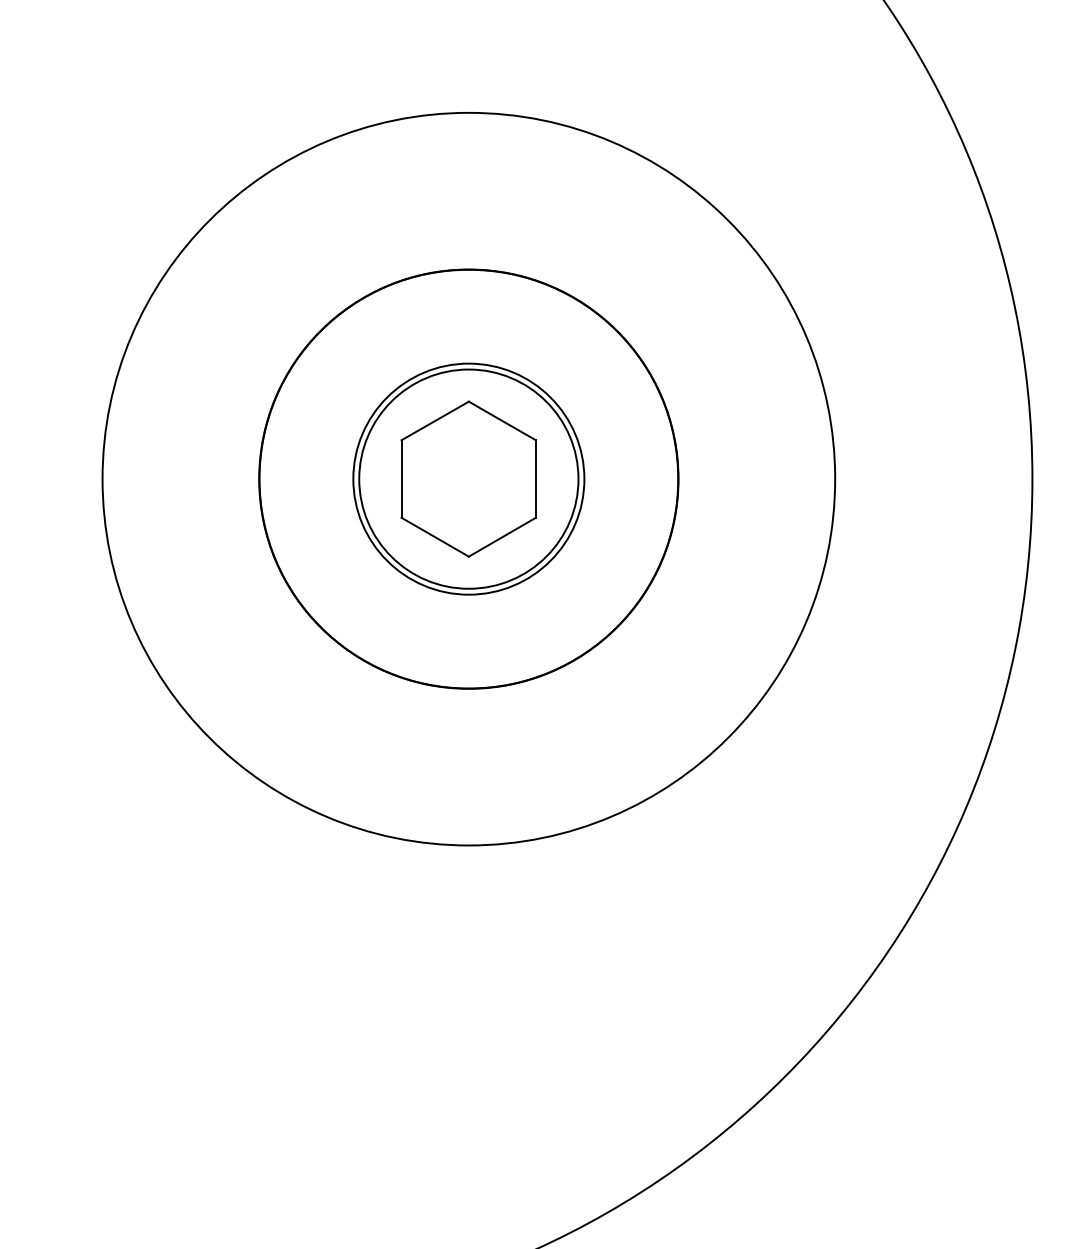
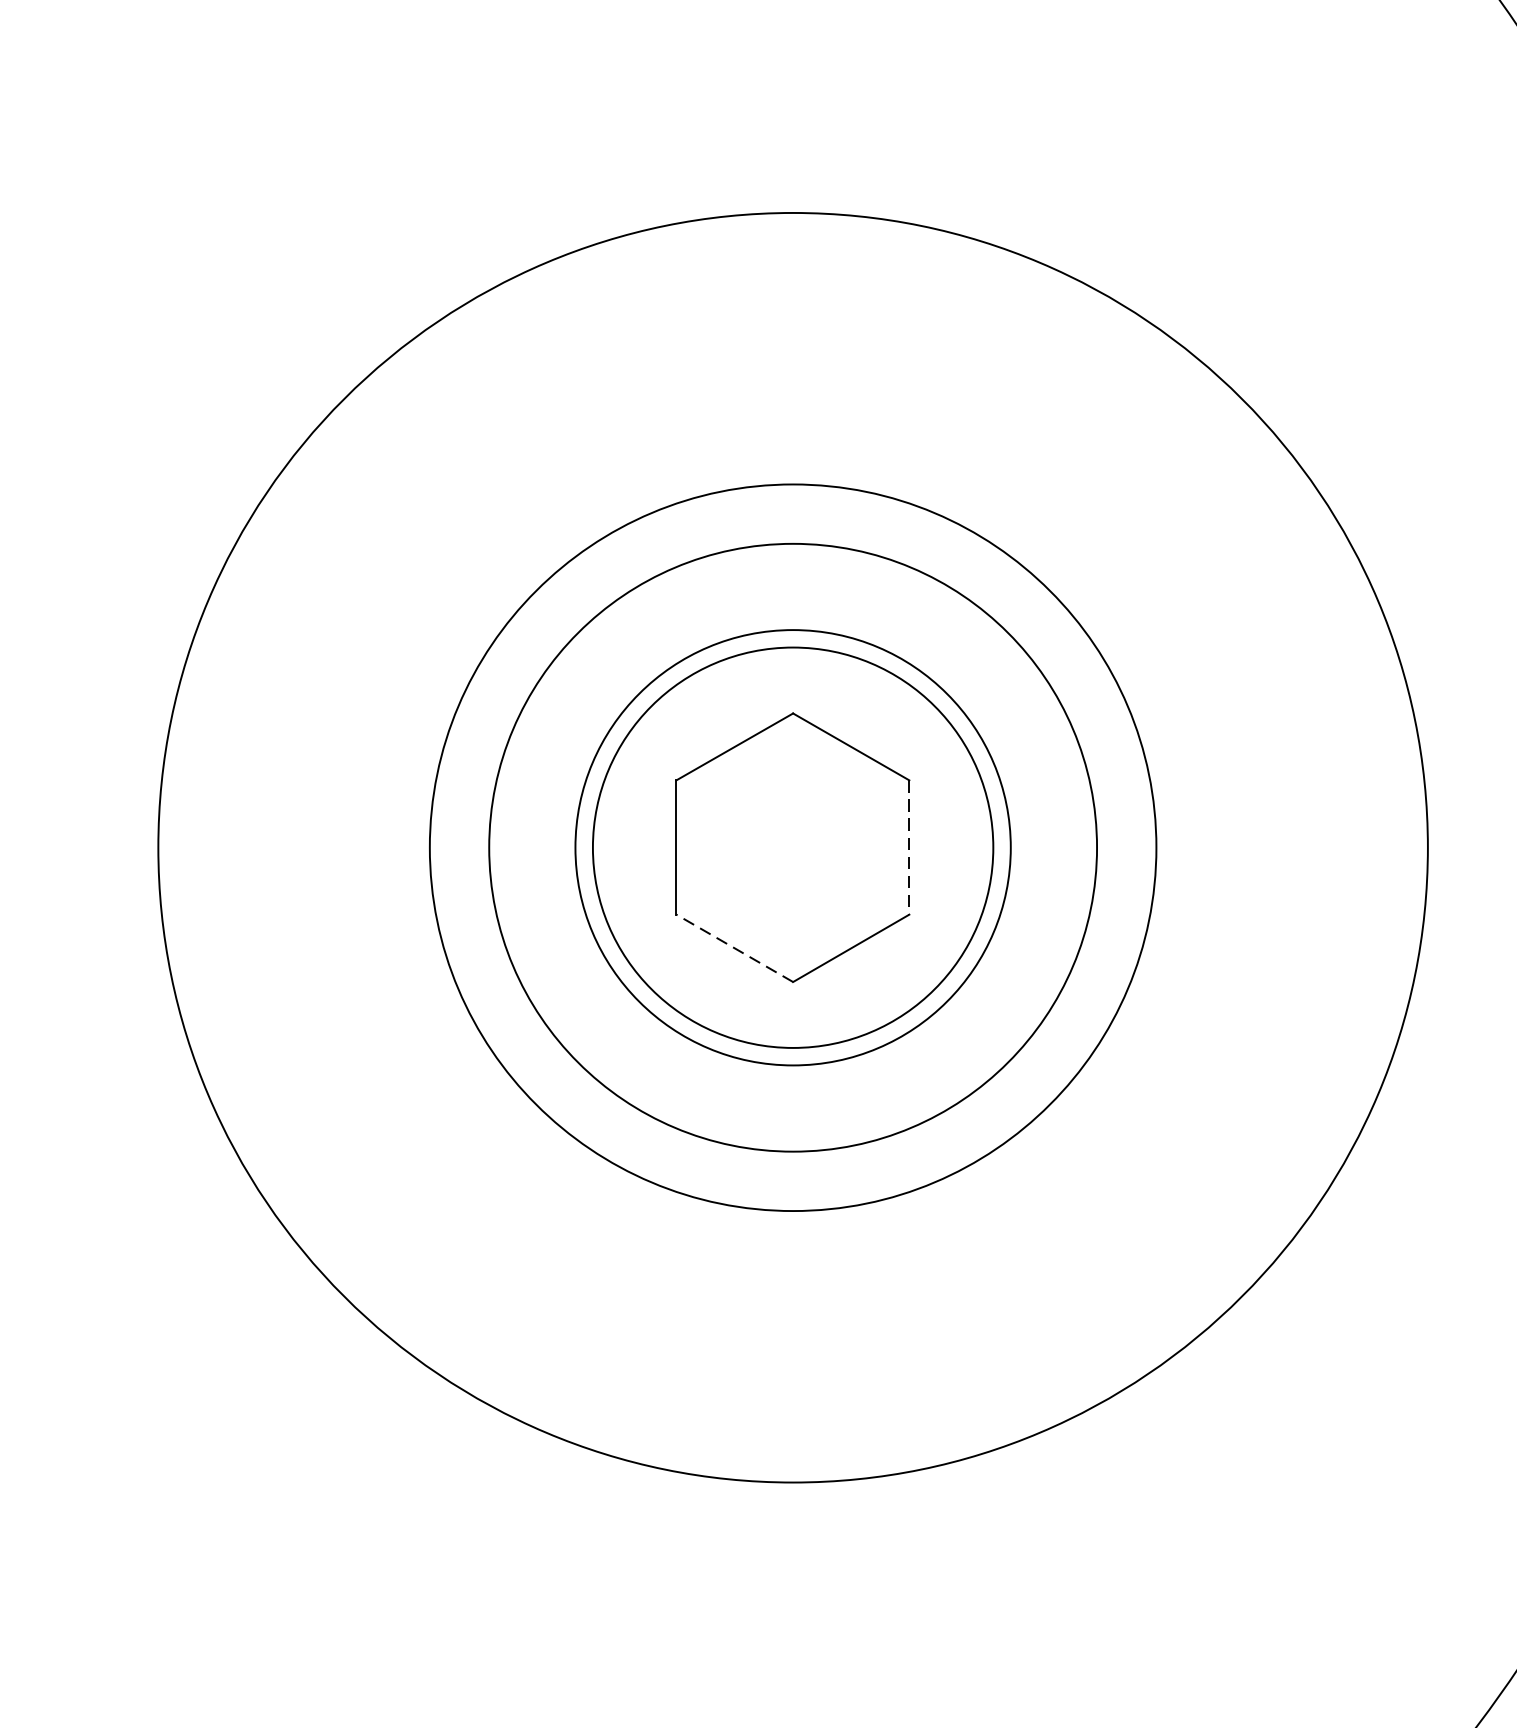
circle: (468, 478) -> (792, 846), size x0.6
circle: (468, 478) -> (792, 846), size x1.6
line: (535, 479) -> (908, 848), solid -> dashed
line: (435, 537) -> (735, 948), solid -> dashed

